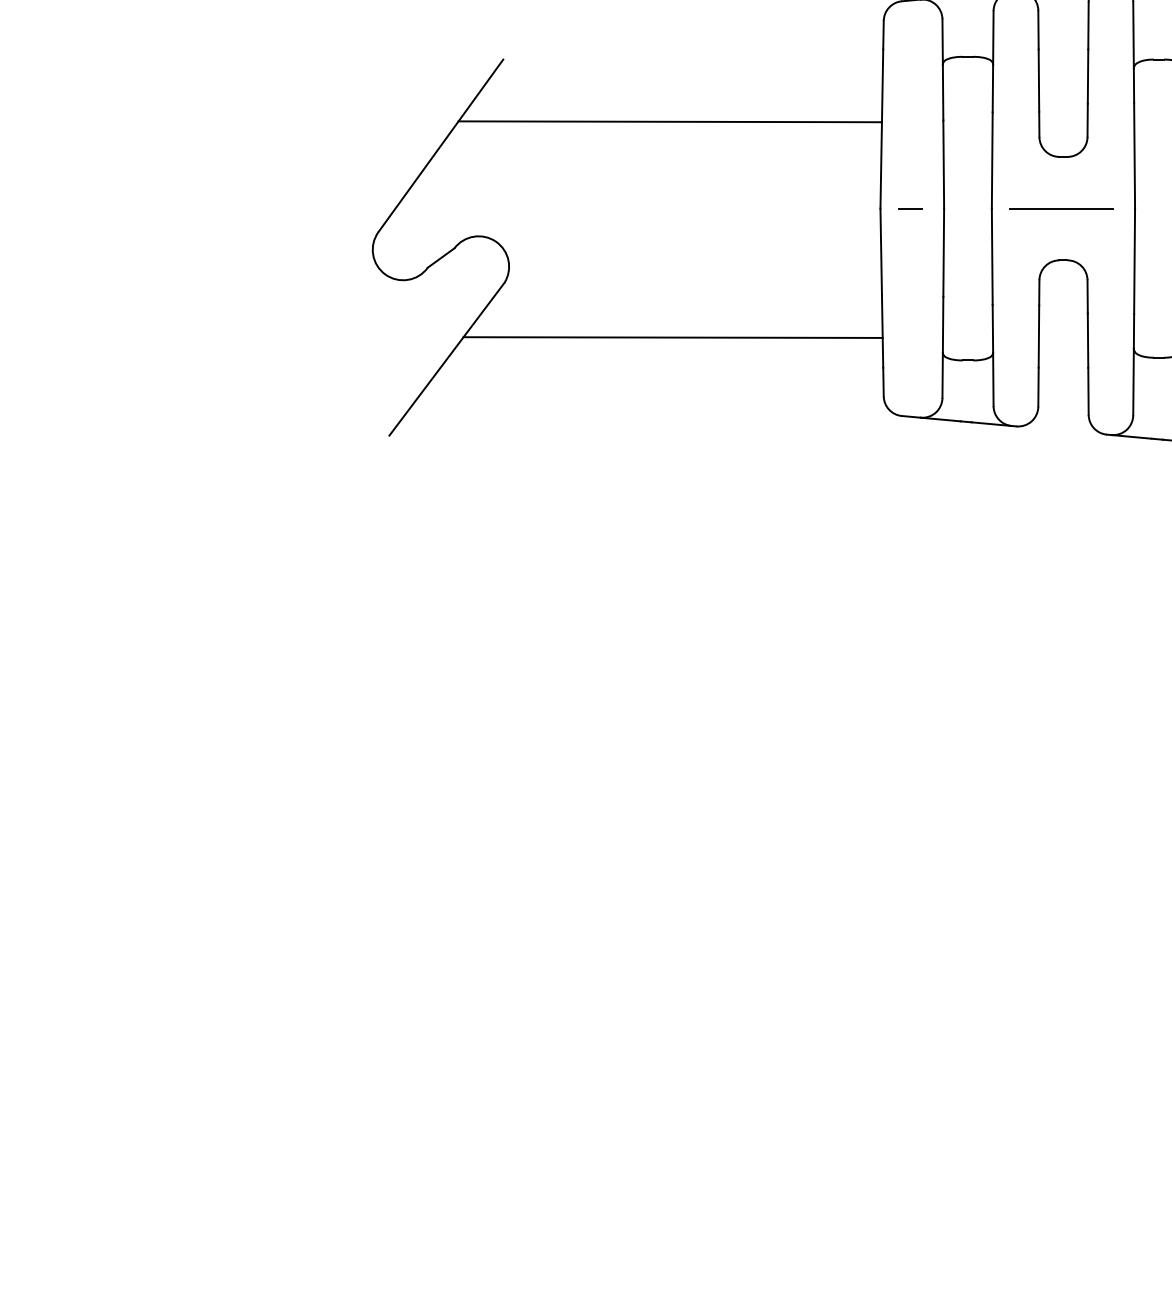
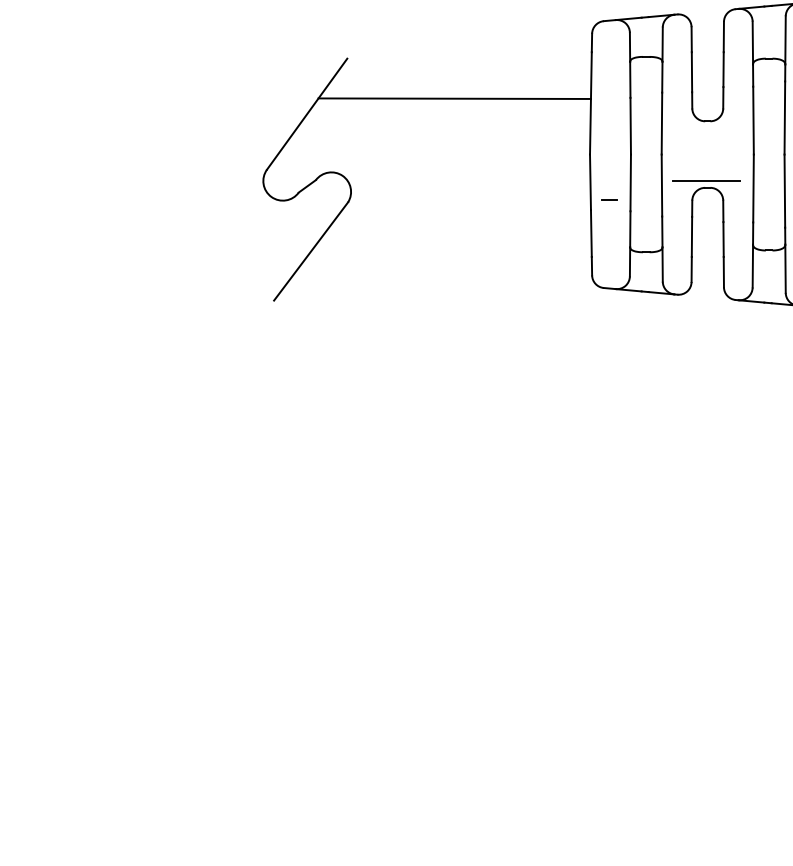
line: (910, 208) -> (609, 199), moved
line: (1061, 208) -> (706, 180), moved
line: (672, 337) -> (456, 237), removed

